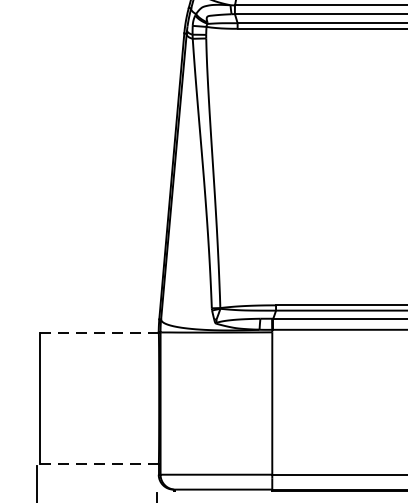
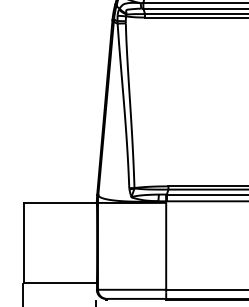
line: (99, 333) -> (60, 203), dashed -> solid
line: (99, 464) -> (60, 283), dashed -> solid

